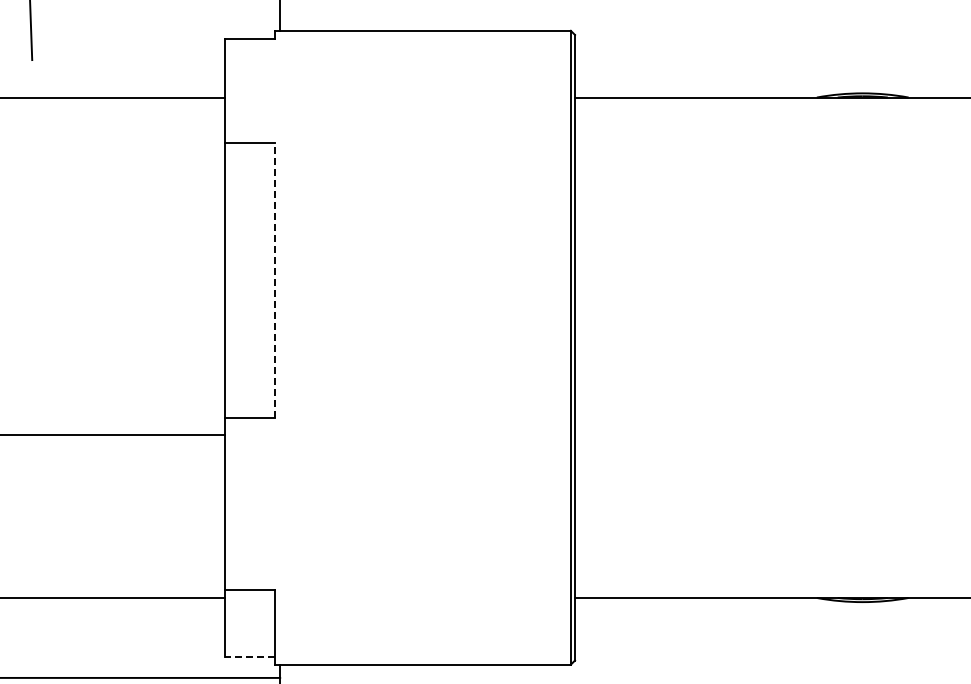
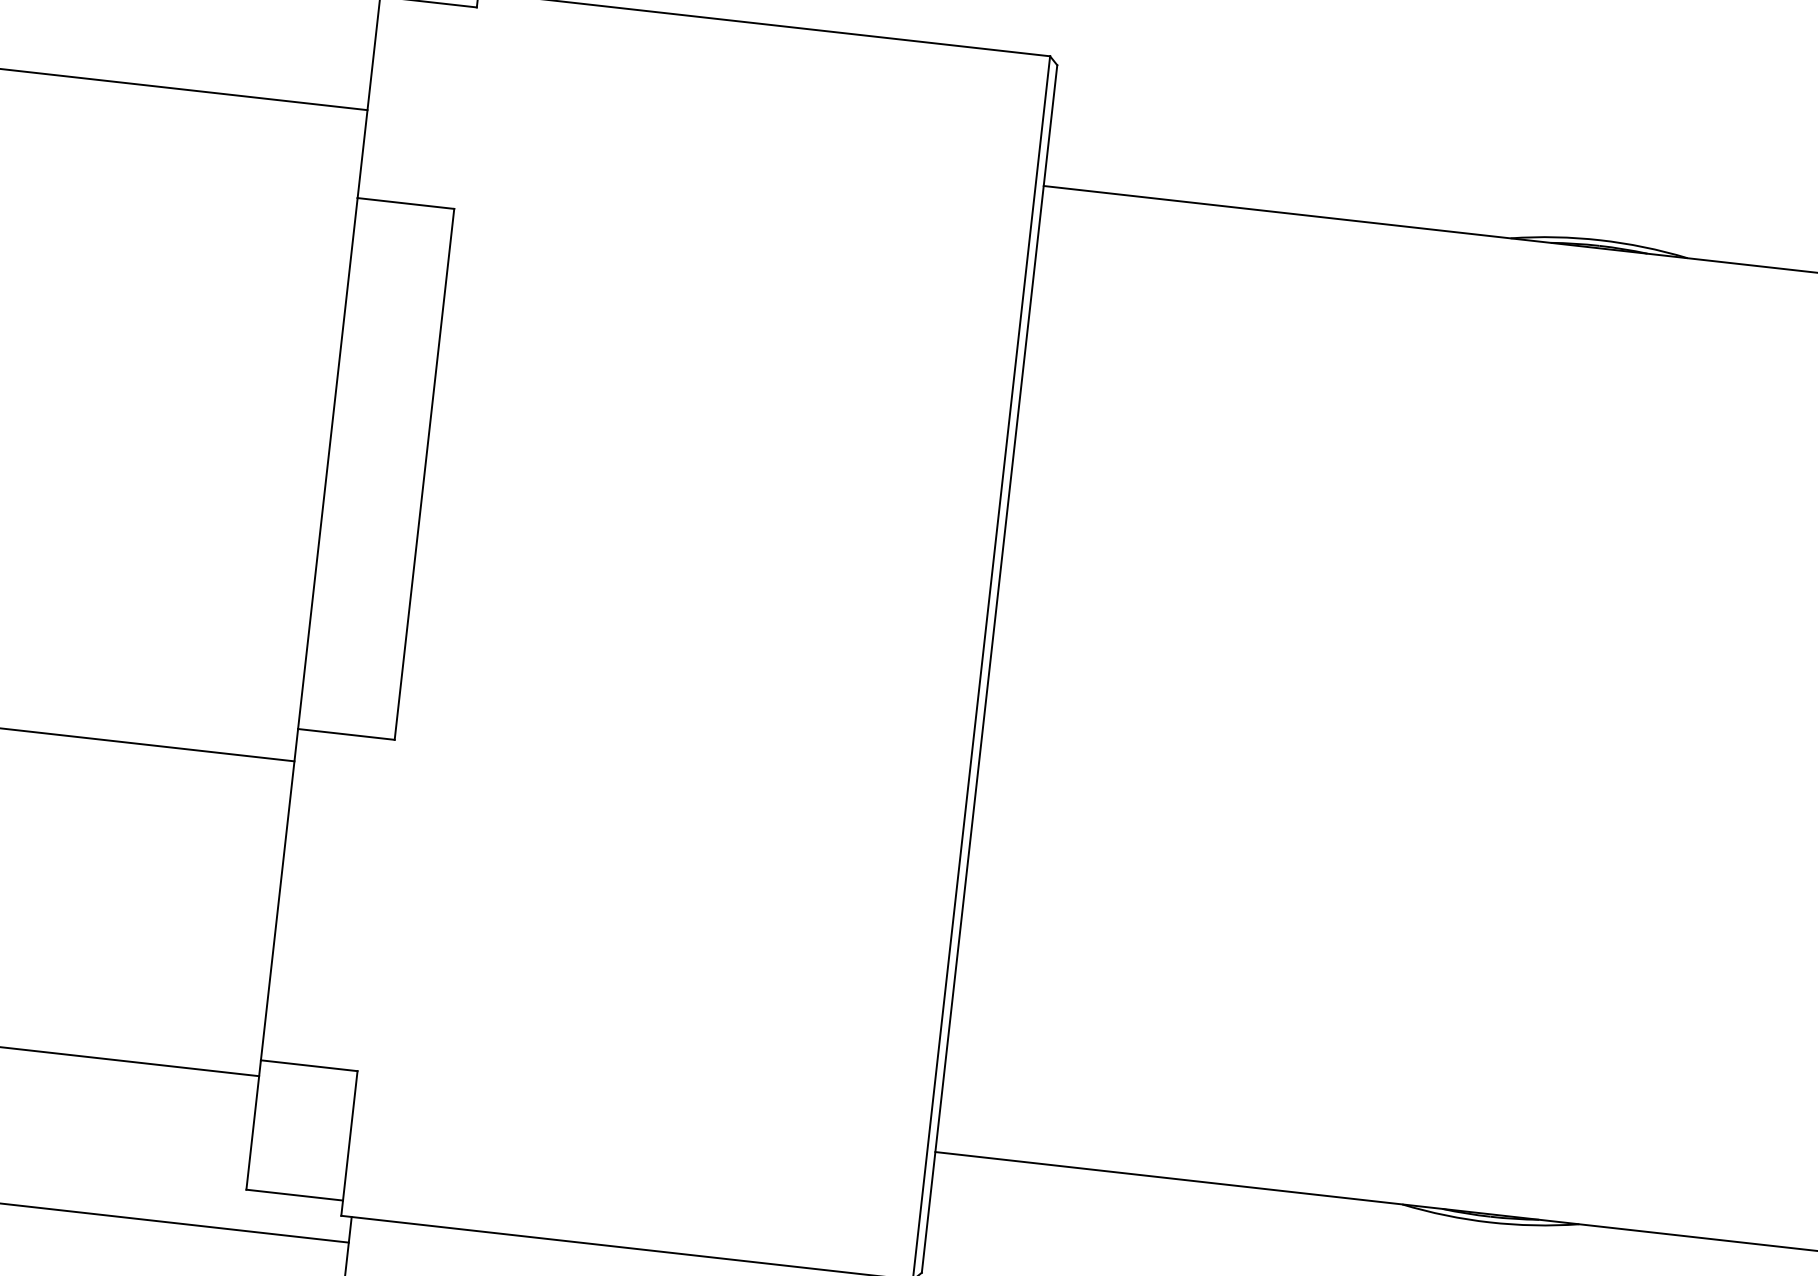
line: (274, 280) -> (423, 474), dashed -> solid
line: (249, 656) -> (294, 1194), dashed -> solid

